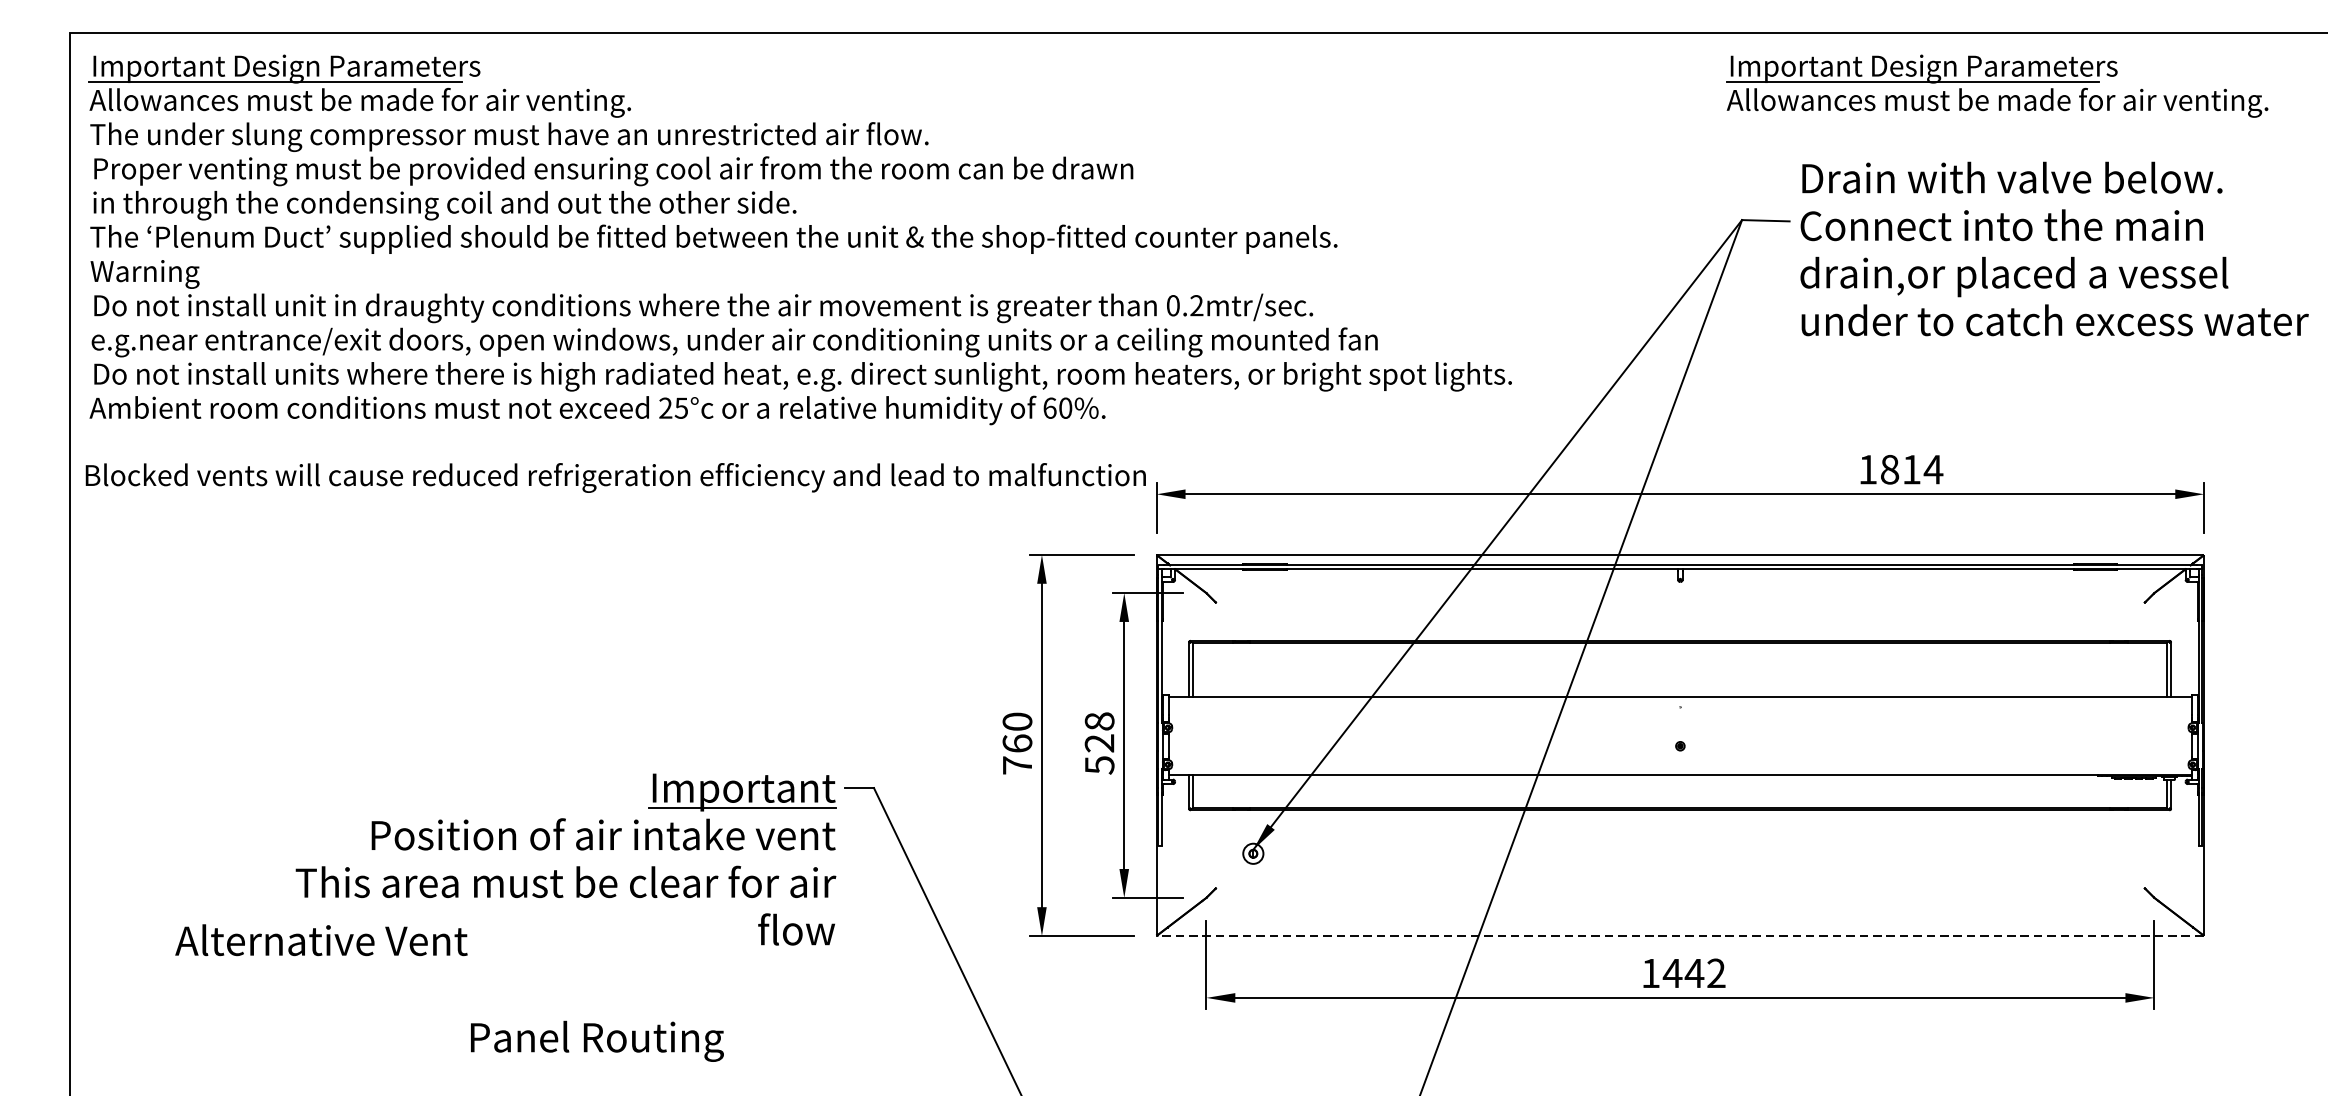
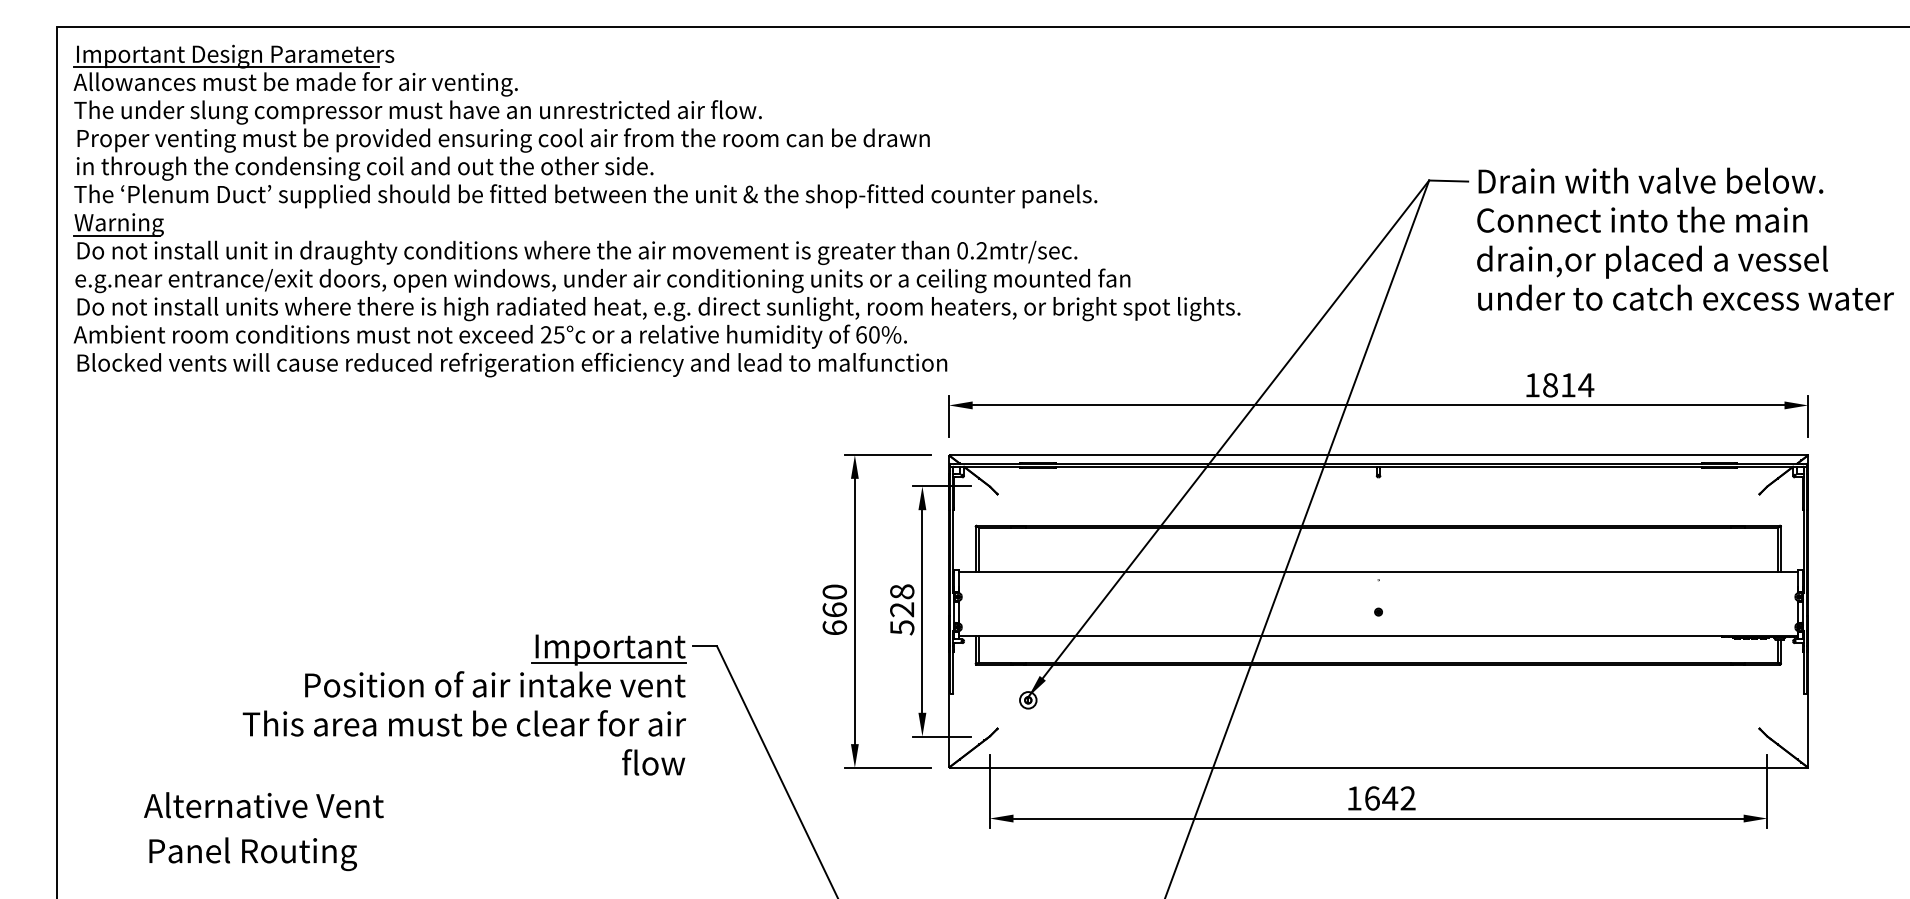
part: (1997, 85) -> (1638, 70), removed
text: (2054, 248) -> (1685, 238), moved
line: (141, 287) -> (116, 235), added
text: (616, 477) -> (512, 364), moved
text: (1017, 764) -> (834, 627), 760 -> 660
line: (1680, 935) -> (1378, 767), dashed -> solid
text: (320, 940) -> (263, 805), moved
text: (1672, 973) -> (1372, 798), 1442 -> 1642
text: (596, 1041) -> (252, 854), moved

